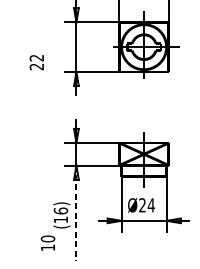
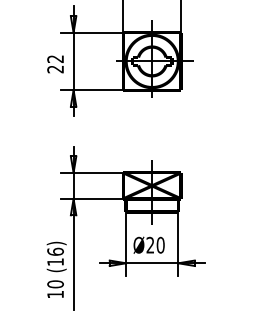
text: (36, 62) -> (55, 64), moved
text: (151, 204) -> (160, 244), Ø24 -> Ø20
line: (76, 213) -> (73, 254), dashed -> solid
text: (47, 242) -> (55, 288), moved

